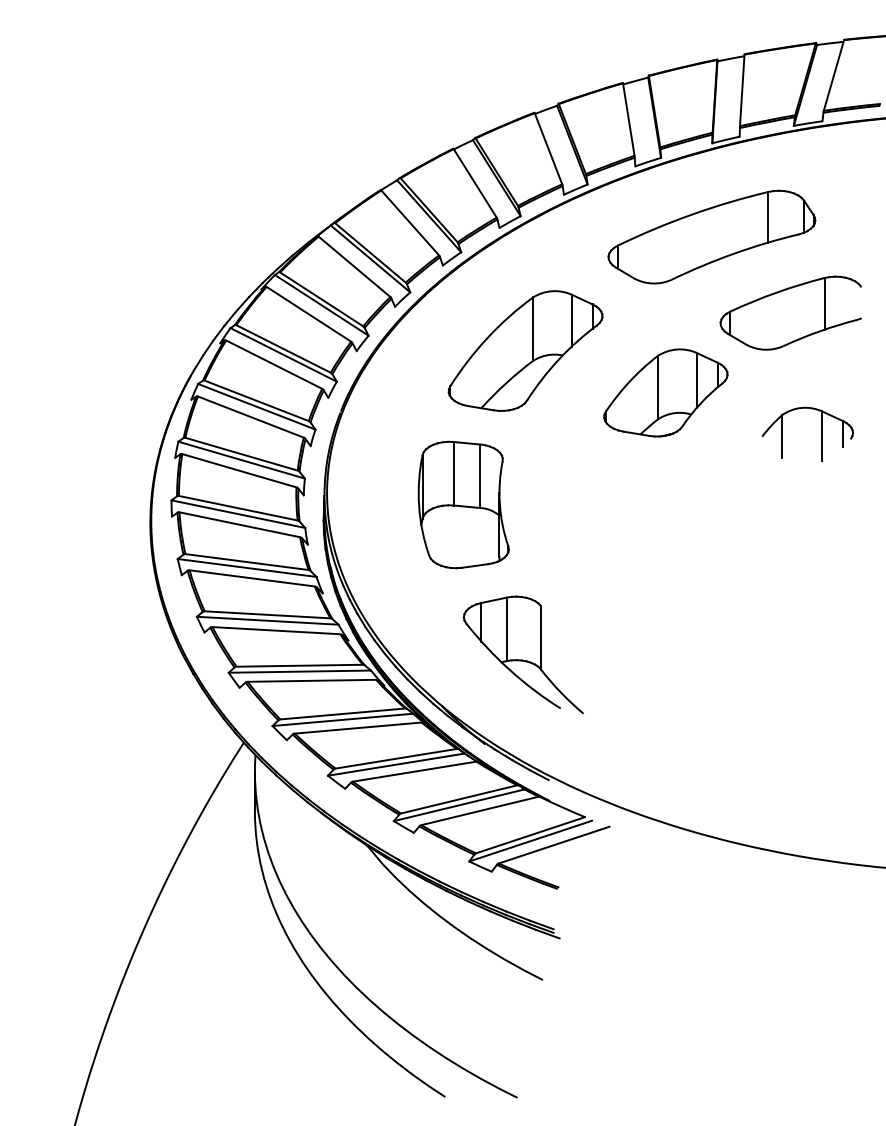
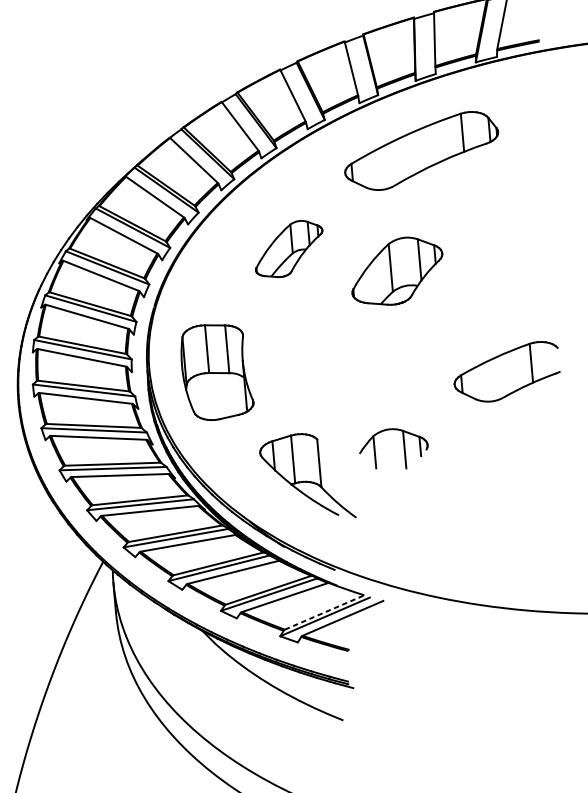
part: (790, 312) -> (506, 371), moved
part: (525, 350) -> (288, 248), size x0.6
part: (821, 433) -> (404, 447), moved
part: (463, 504) -> (216, 371), moved
line: (531, 835) -> (325, 612), solid -> dashed

